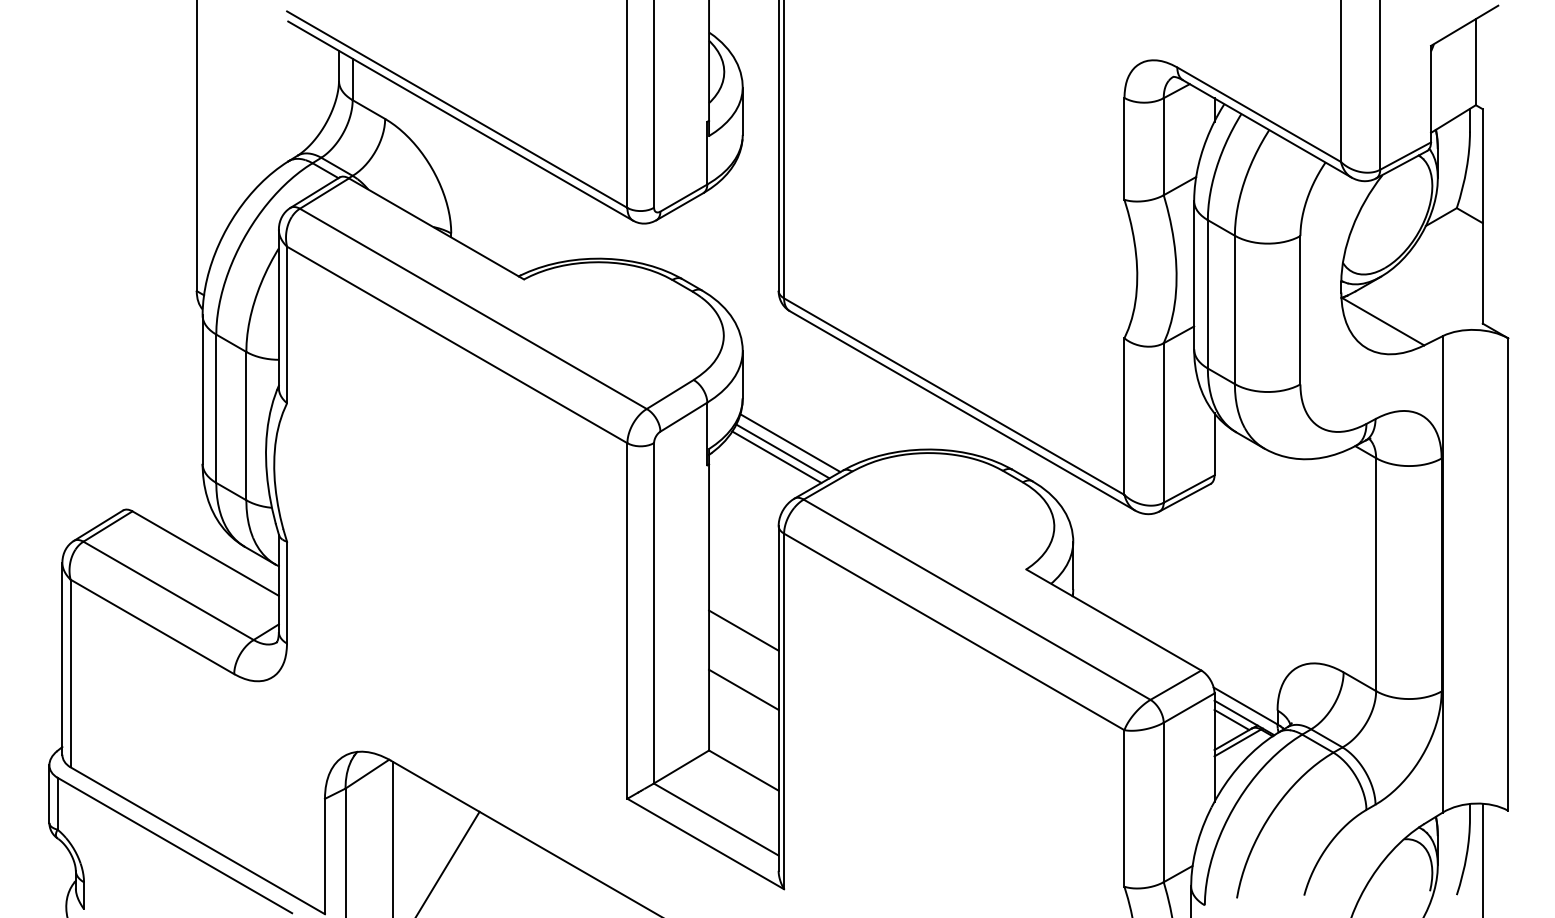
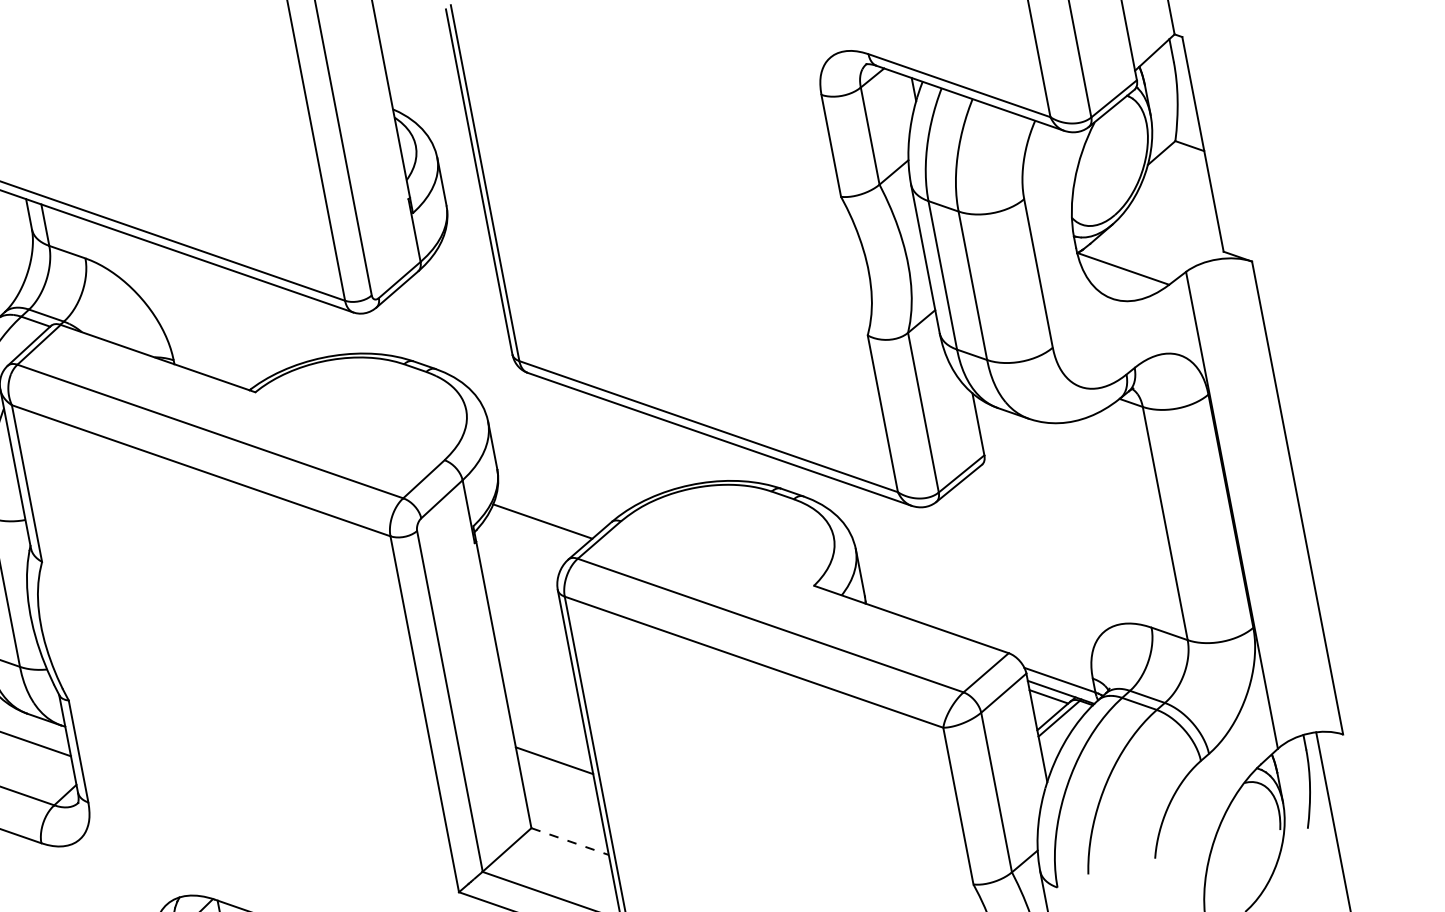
line: (790, 443) -> (553, 505), removed
line: (782, 451) -> (547, 514), removed
line: (743, 630) -> (542, 701), removed
line: (744, 770) -> (570, 841), solid -> dashed

